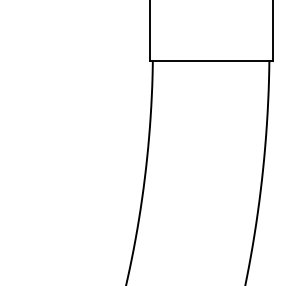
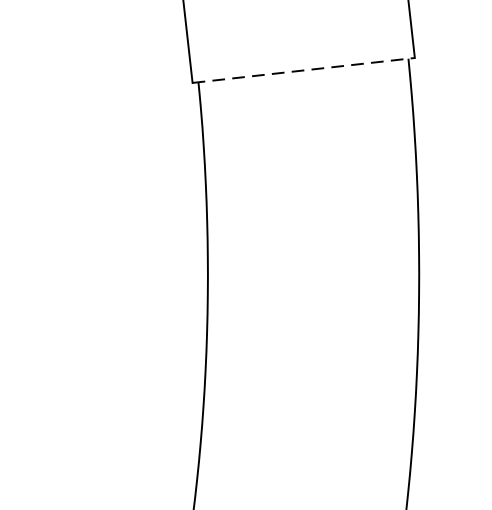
line: (211, 60) -> (304, 70), solid -> dashed

